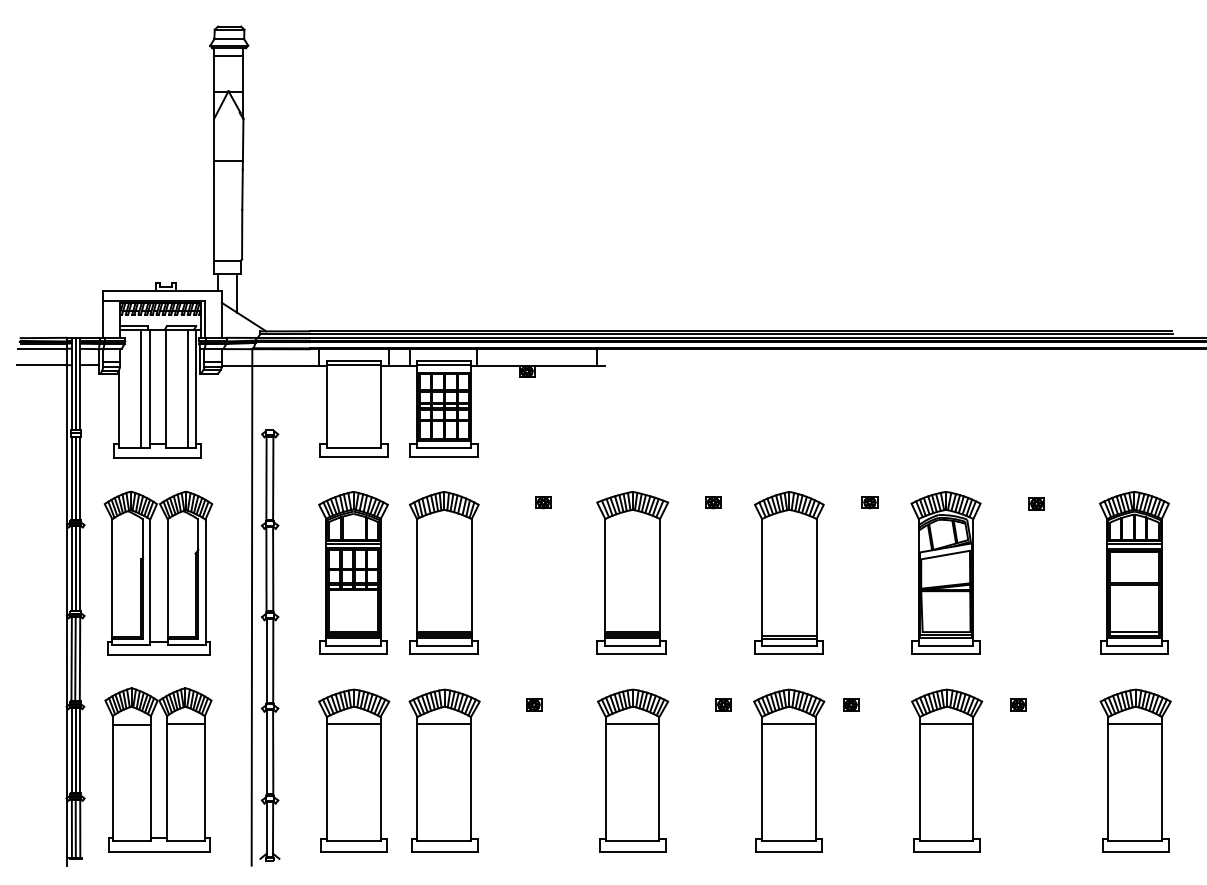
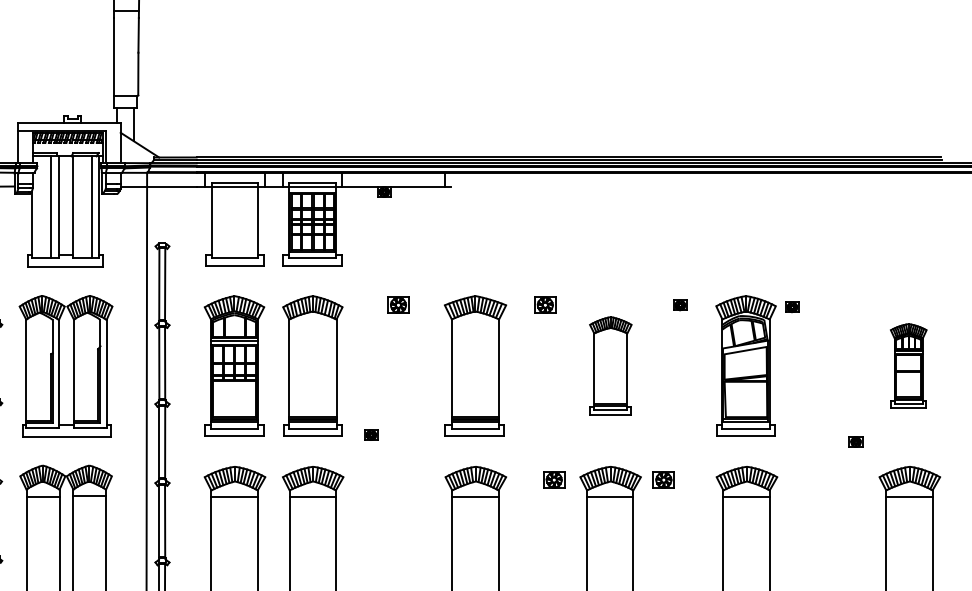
part: (543, 502) -> (398, 305), size x1.6
part: (713, 502) -> (545, 305), size x1.6
part: (1036, 503) -> (792, 306), moved
part: (789, 572) -> (610, 365), size x0.7
part: (1134, 572) -> (908, 365), size x0.6
part: (534, 704) -> (371, 434), moved
part: (723, 704) -> (553, 479), size x1.6
part: (851, 704) -> (664, 479), size x1.6
part: (1018, 704) -> (856, 441), moved

